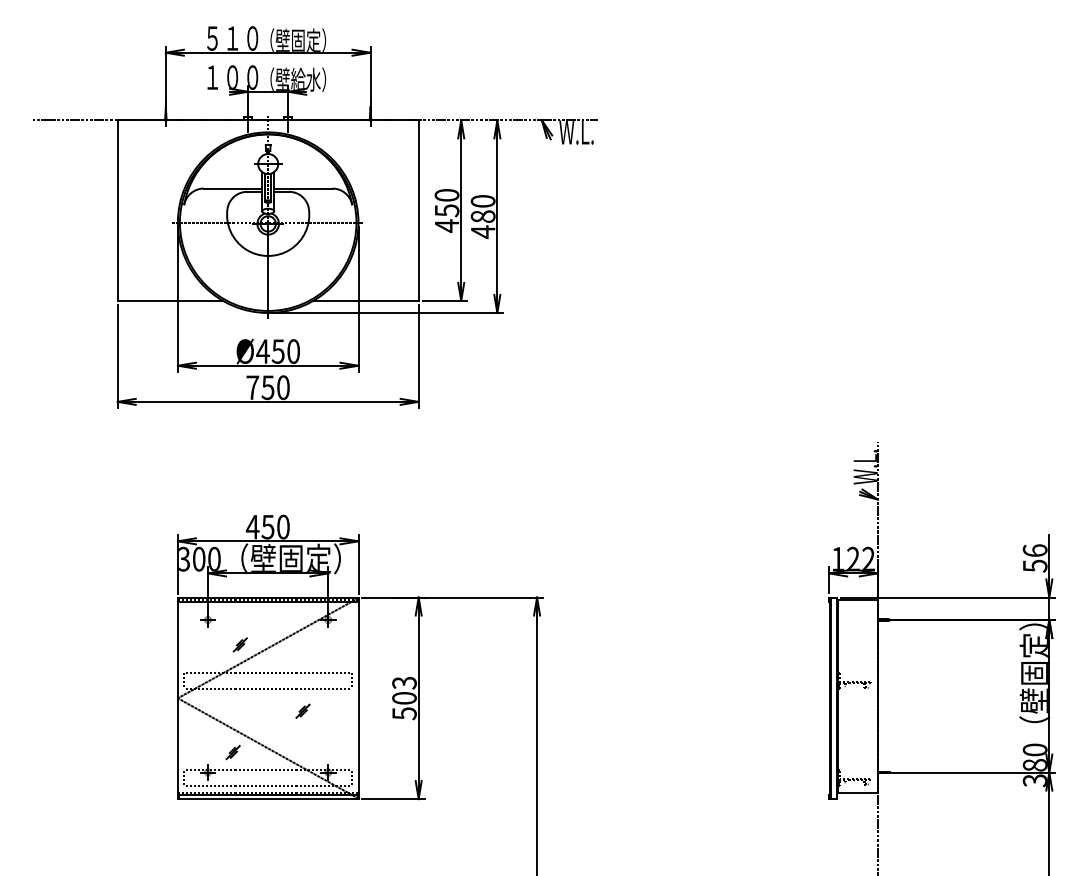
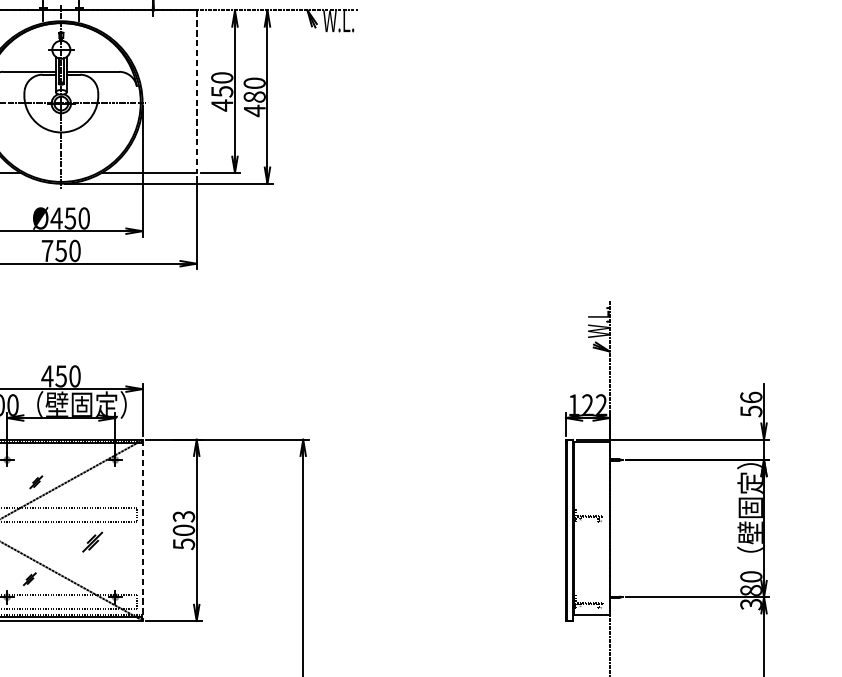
line: (418, 211) -> (196, 92), solid -> dashed
line: (358, 698) -> (142, 530), solid -> dashed
part: (302, 710) -> (92, 541), size x1.6

